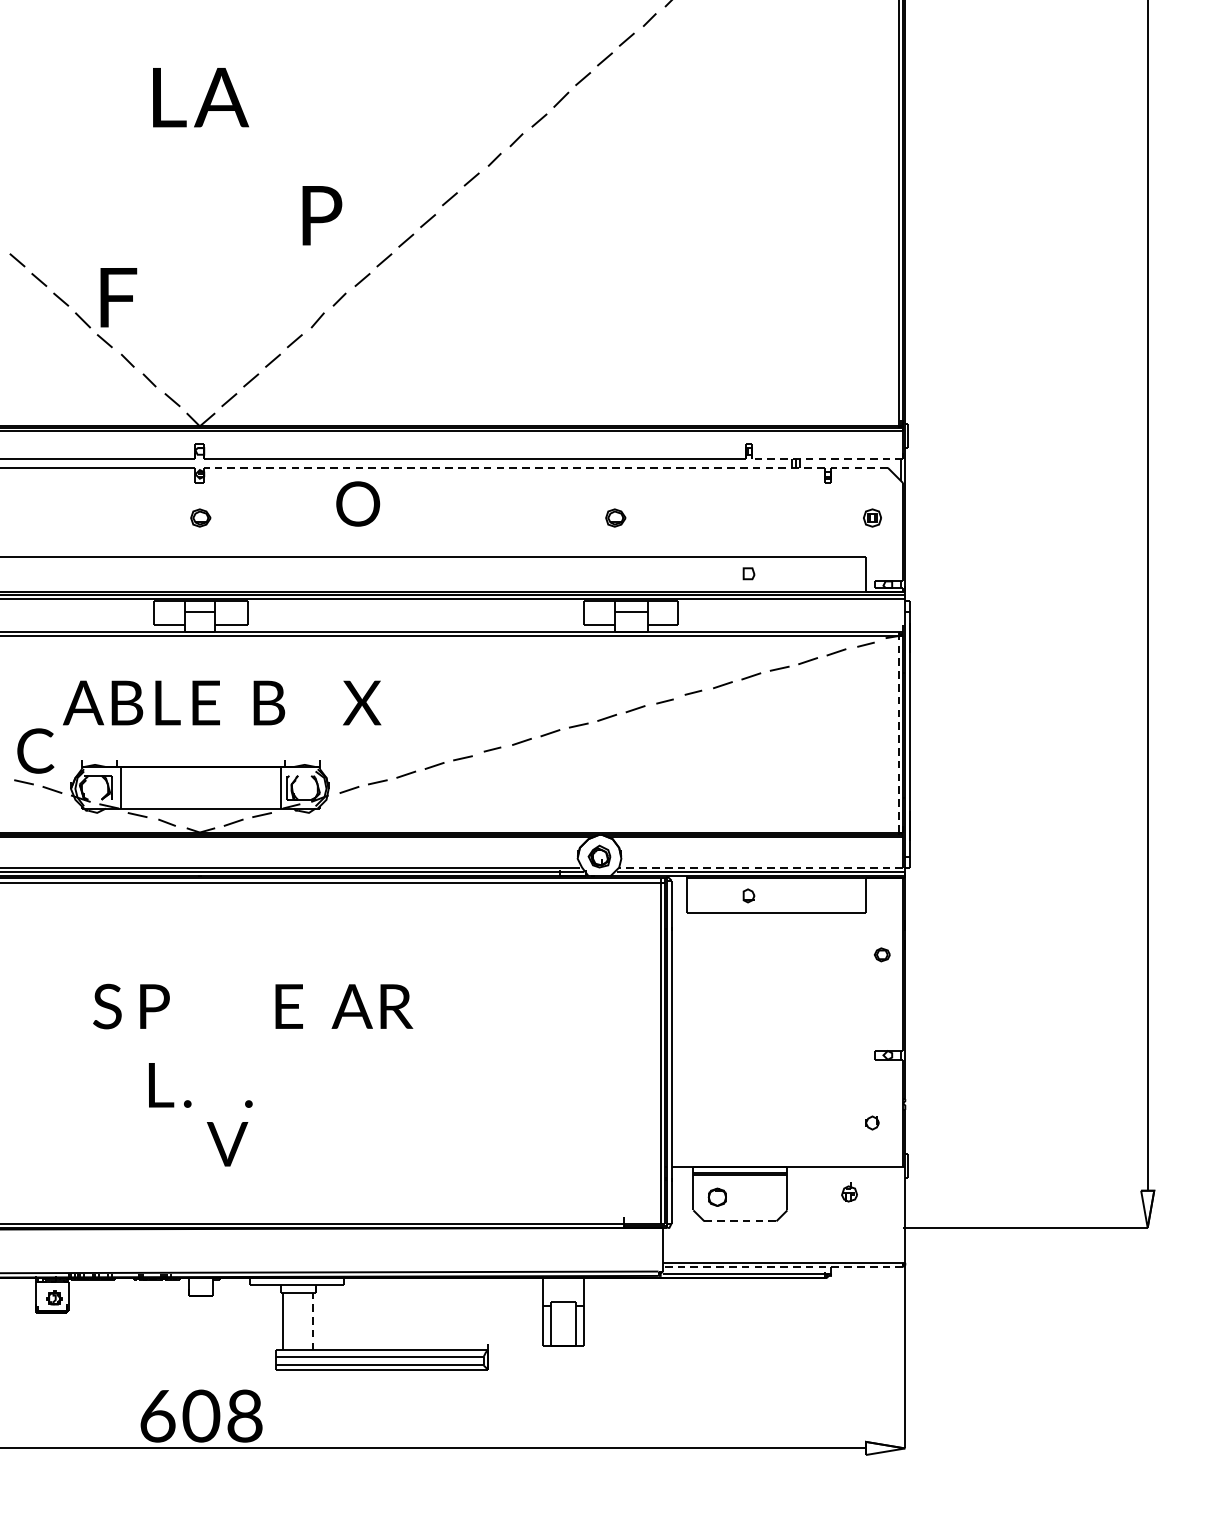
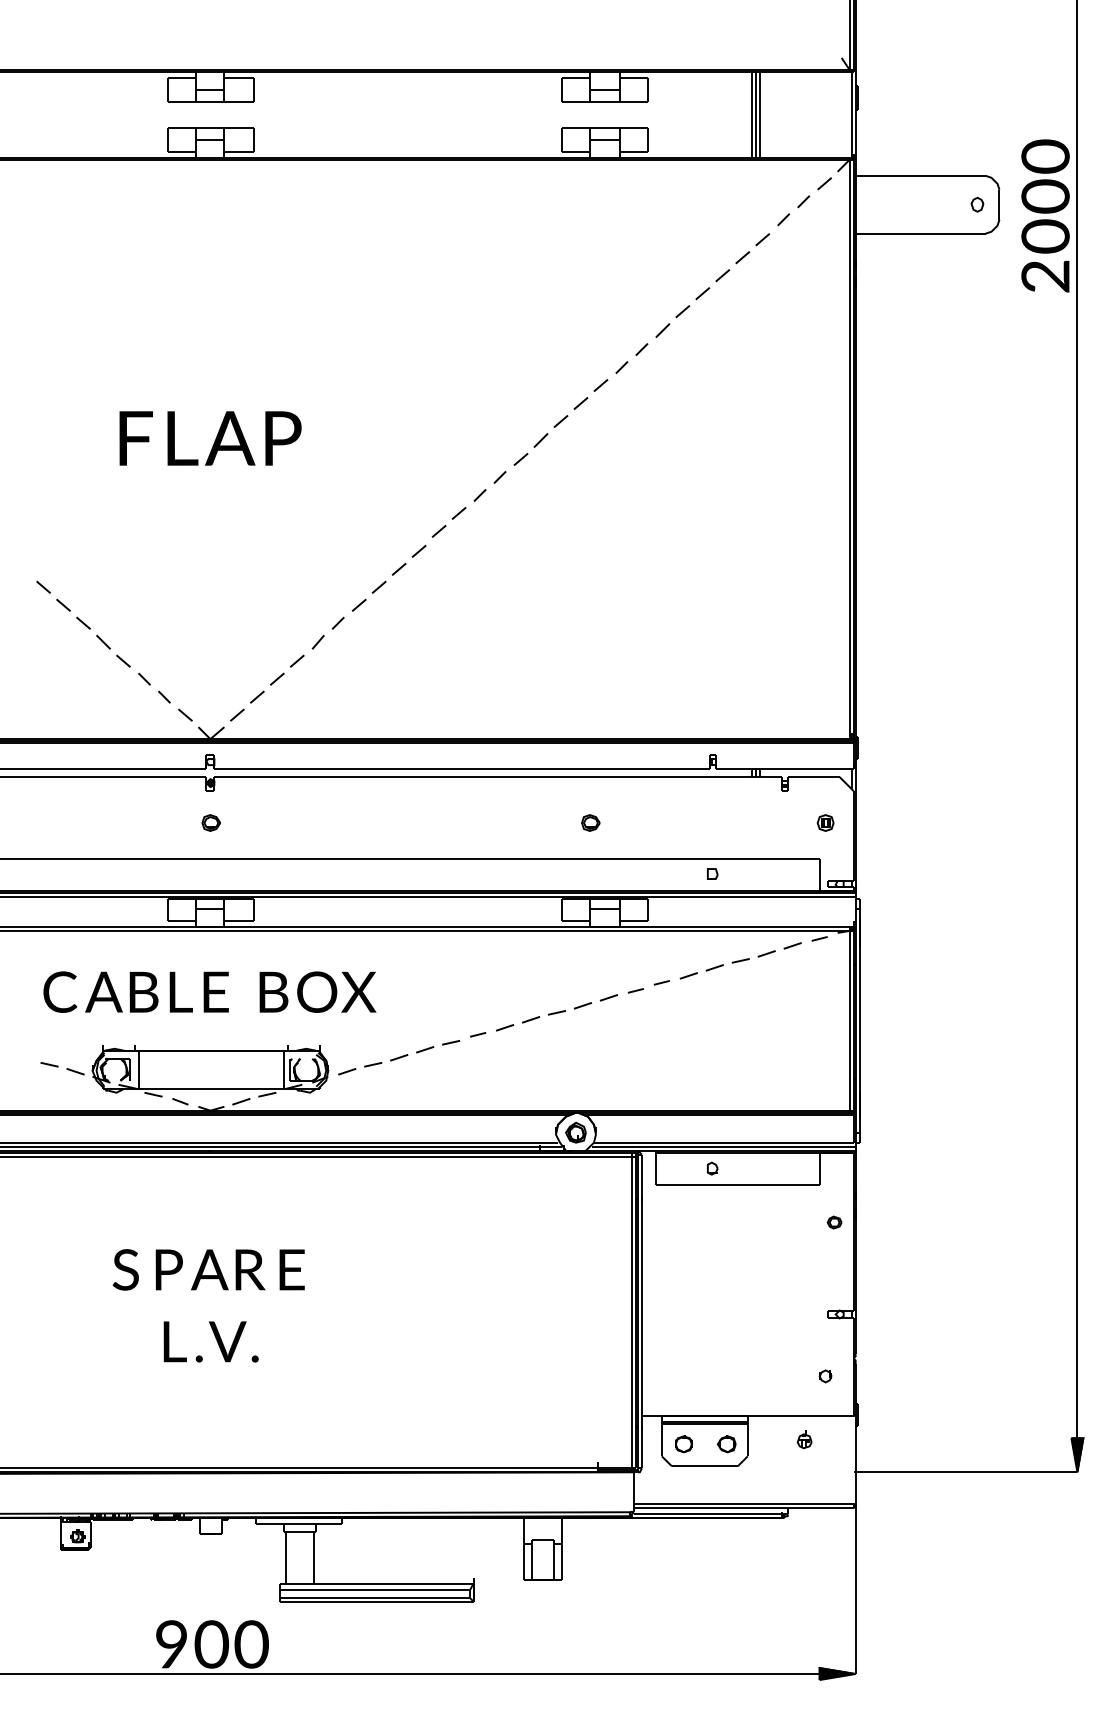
text: (322, 215) -> (283, 438), moved
text: (117, 297) -> (135, 438), moved
line: (827, 459) -> (784, 769), dashed -> solid
line: (514, 468) -> (498, 777), dashed -> solid
line: (859, 468) -> (813, 777), dashed -> solid
text: (358, 503) -> (317, 991), moved
line: (898, 733) -> (849, 1020), dashed -> solid
text: (35, 750) -> (60, 991), moved
line: (760, 867) -> (723, 1142), dashed -> solid
text: (372, 1006) -> (228, 1269), moved
text: (227, 1143) -> (227, 1341), moved
part: (764, 1197) -> (726, 1444), added
fill: (1147, 1209) -> (1077, 1455), added
line: (740, 1221) -> (704, 1466), dashed -> solid
line: (782, 1267) -> (743, 1508), dashed -> solid
line: (313, 1322) -> (314, 1558), dashed -> solid
text: (158, 1416) -> (172, 1644), 6 -> 9
text: (244, 1416) -> (251, 1644), 8 -> 0
fill: (885, 1448) -> (837, 1674), added

